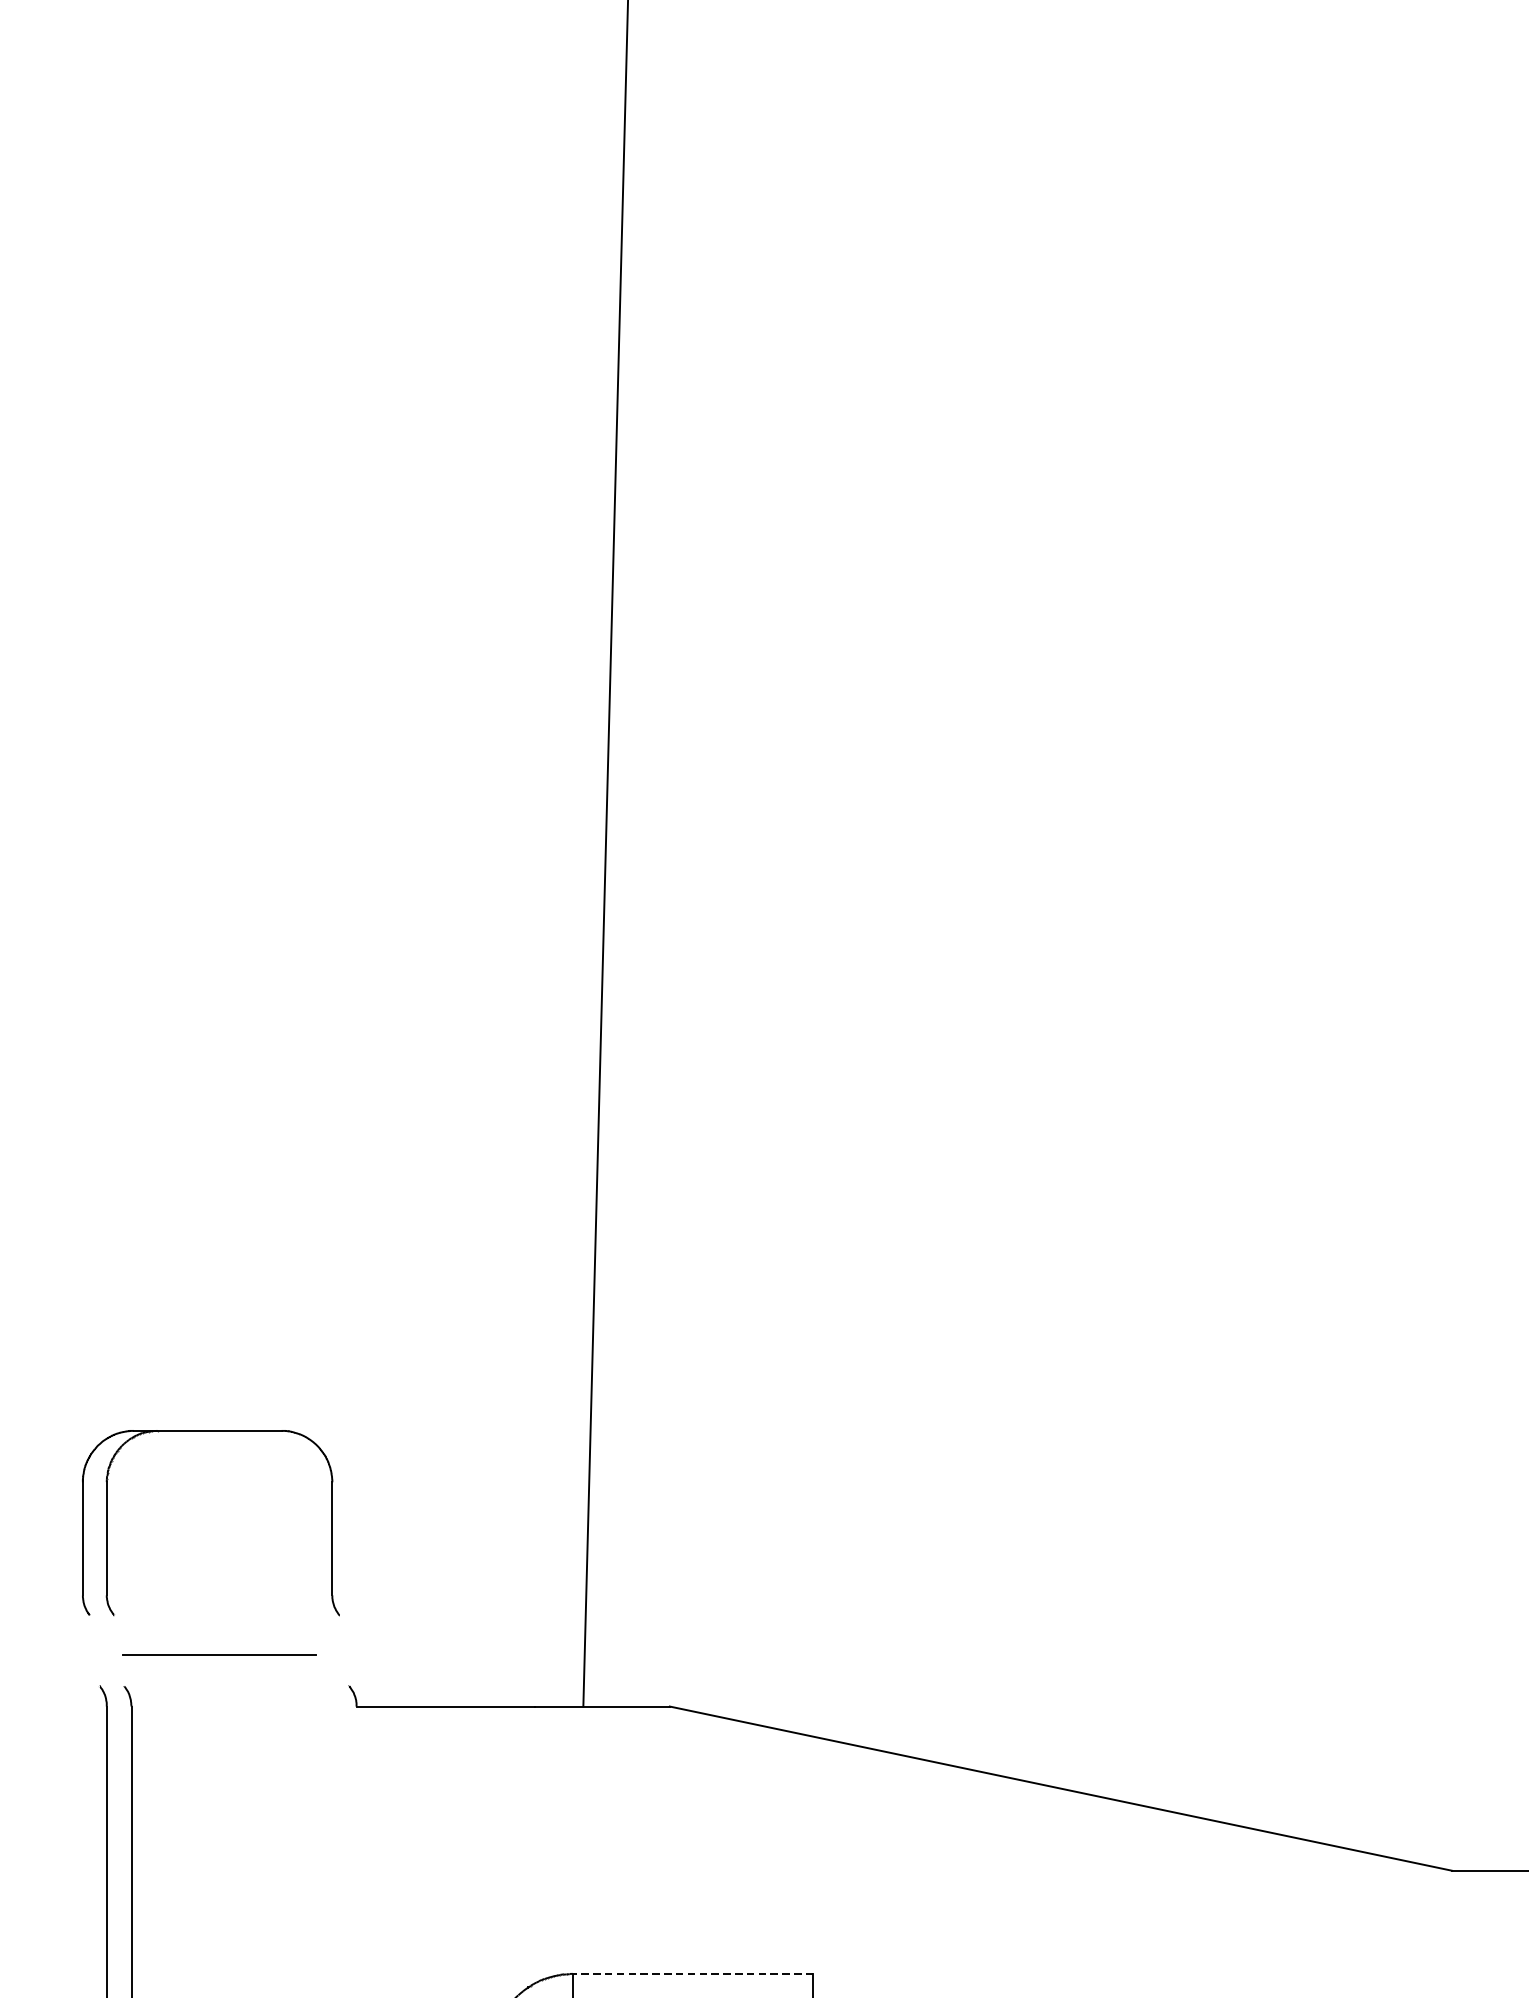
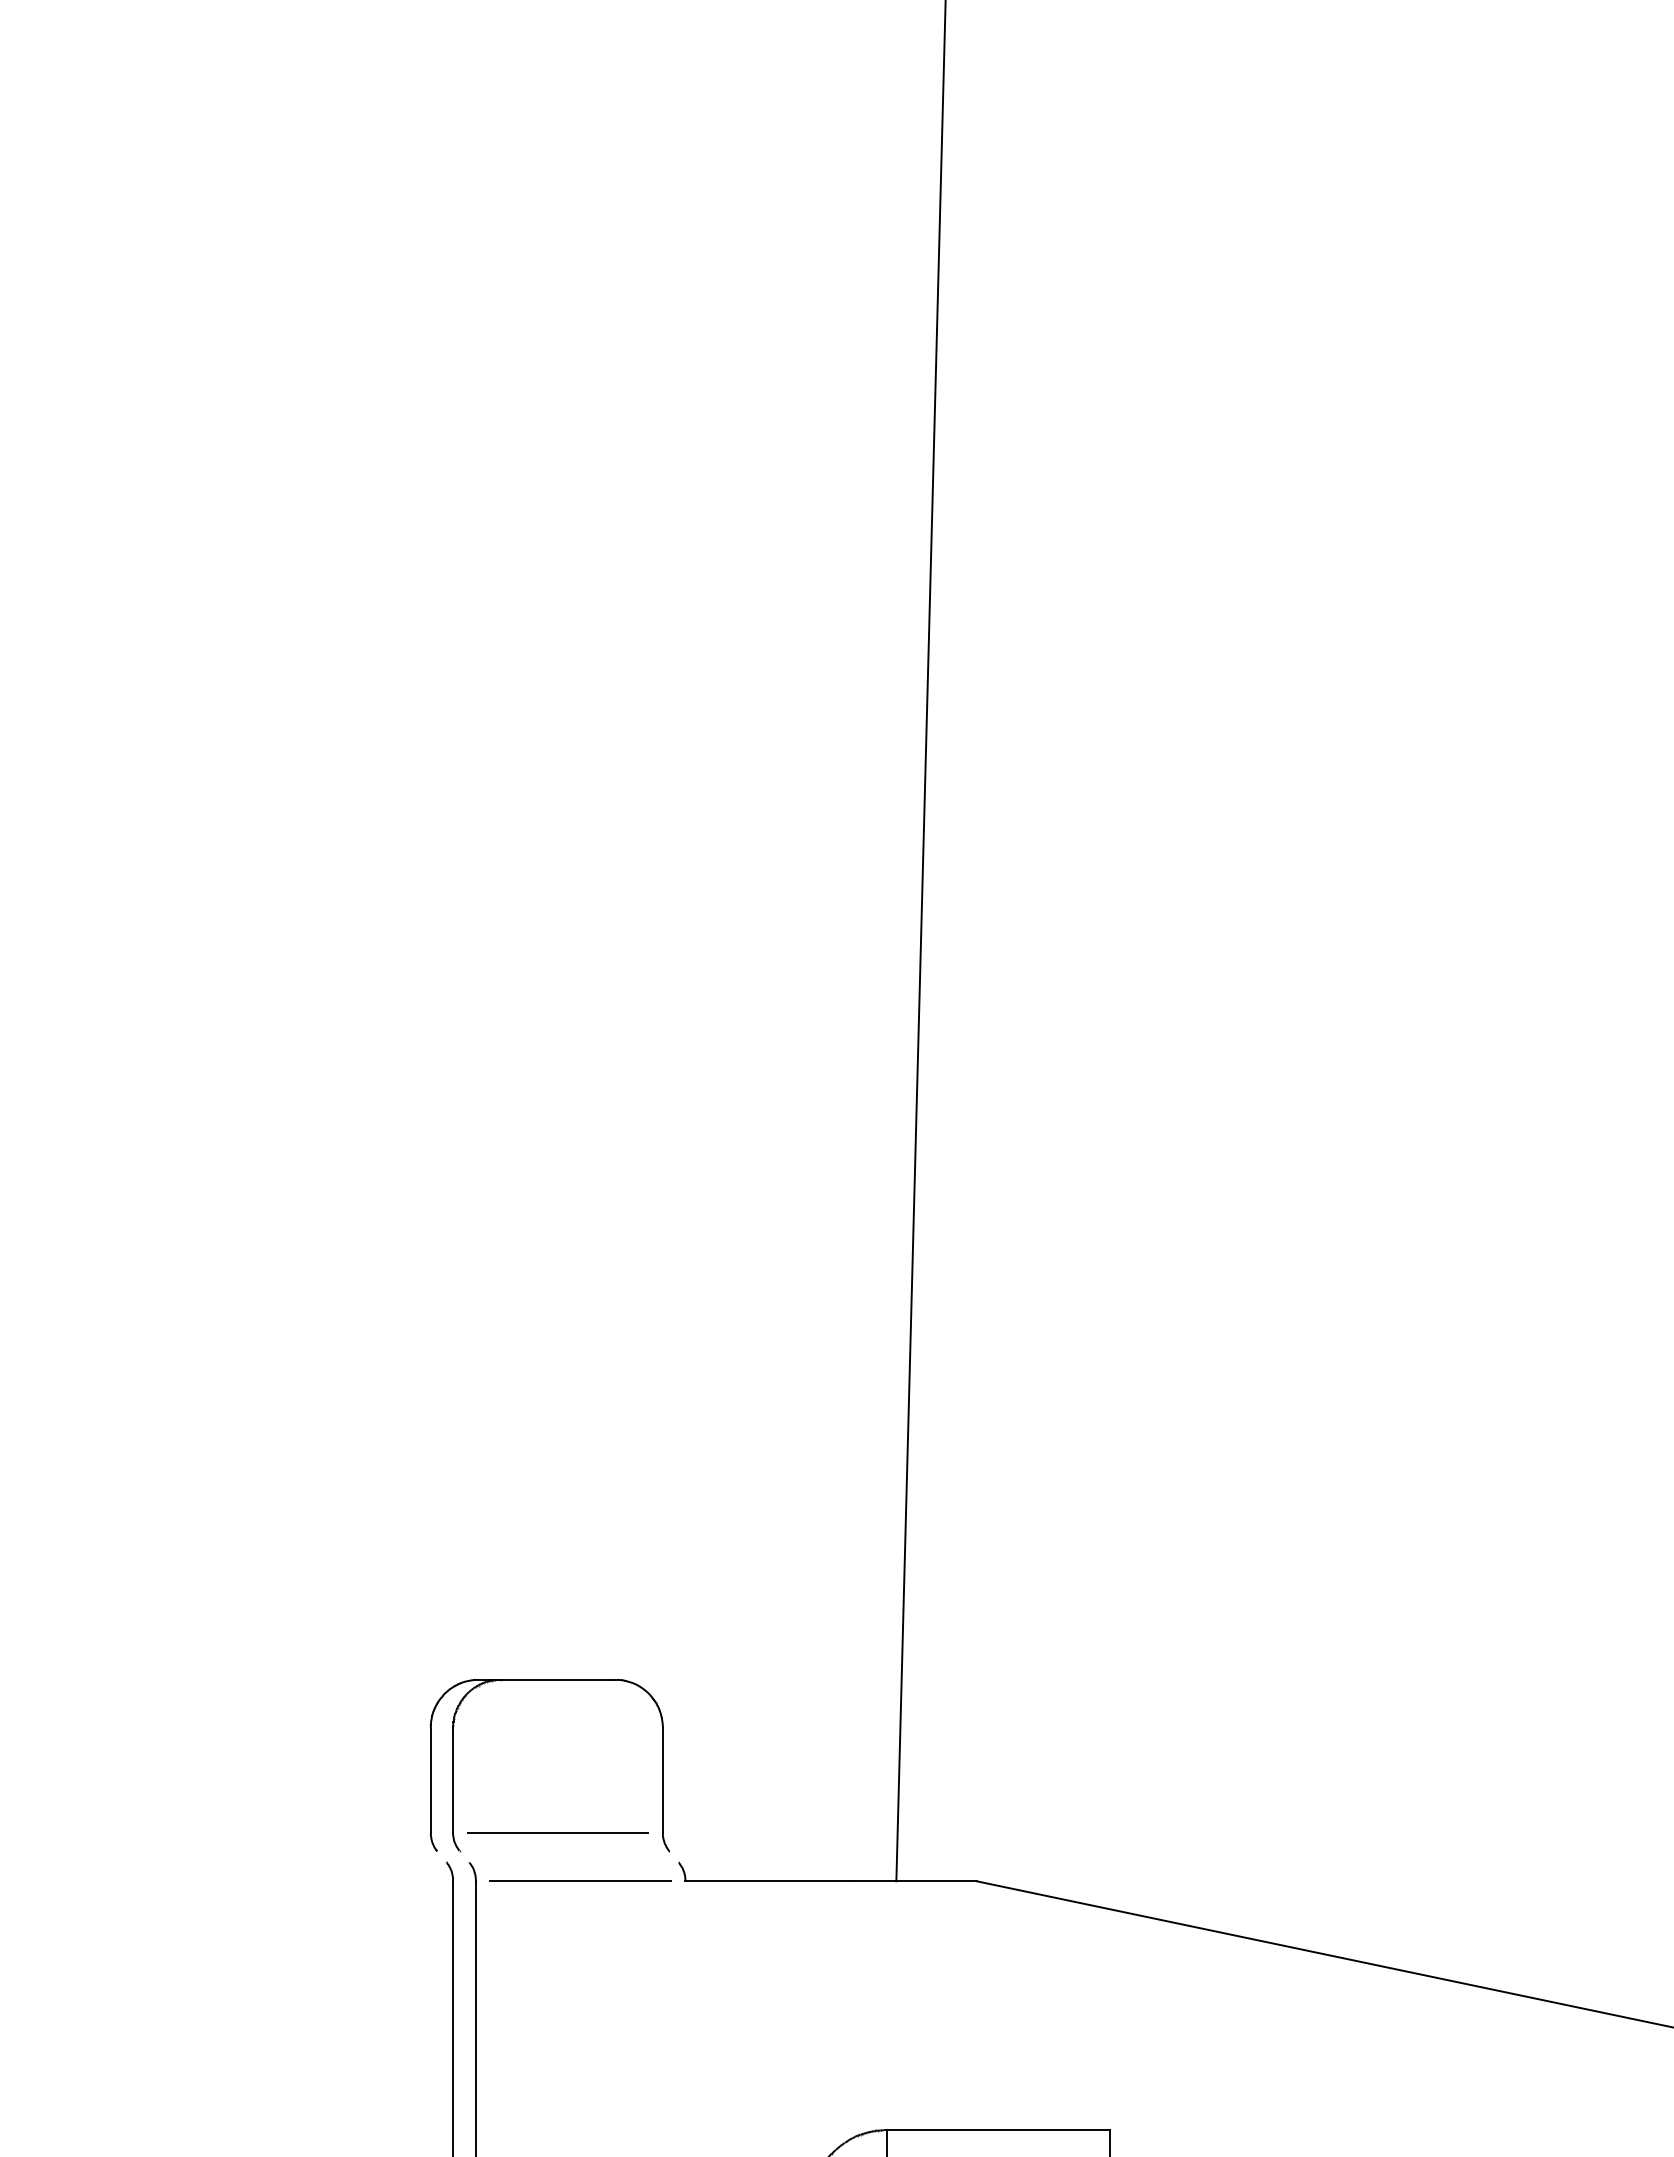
part: (210, 1431) -> (549, 1680), moved
line: (243, 1706) -> (580, 1881), added
line: (693, 1973) -> (998, 2129), dashed -> solid

